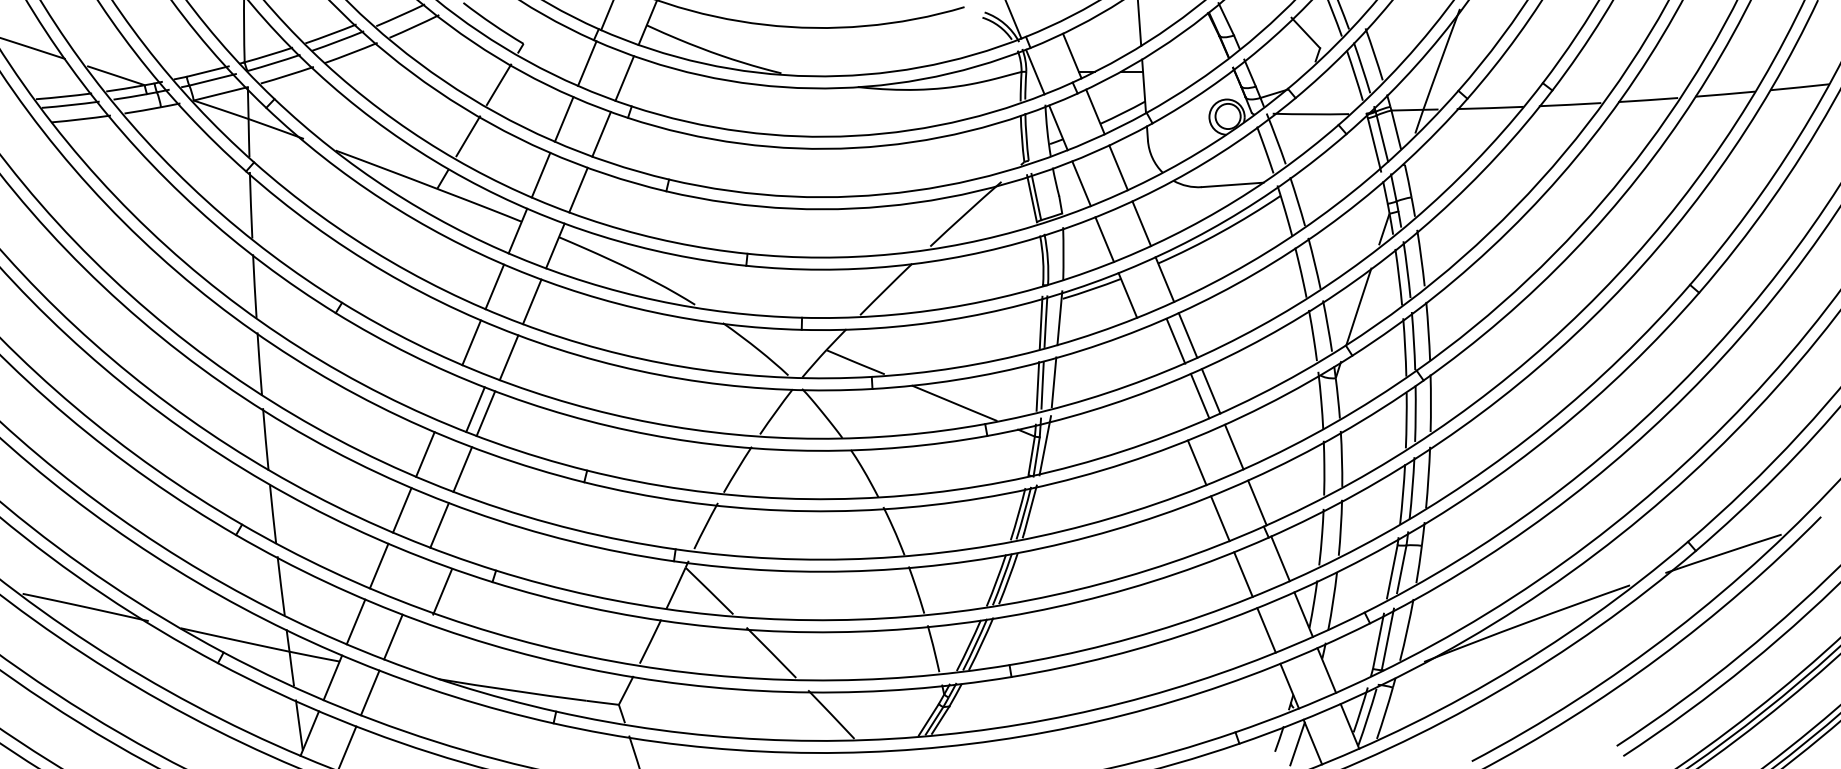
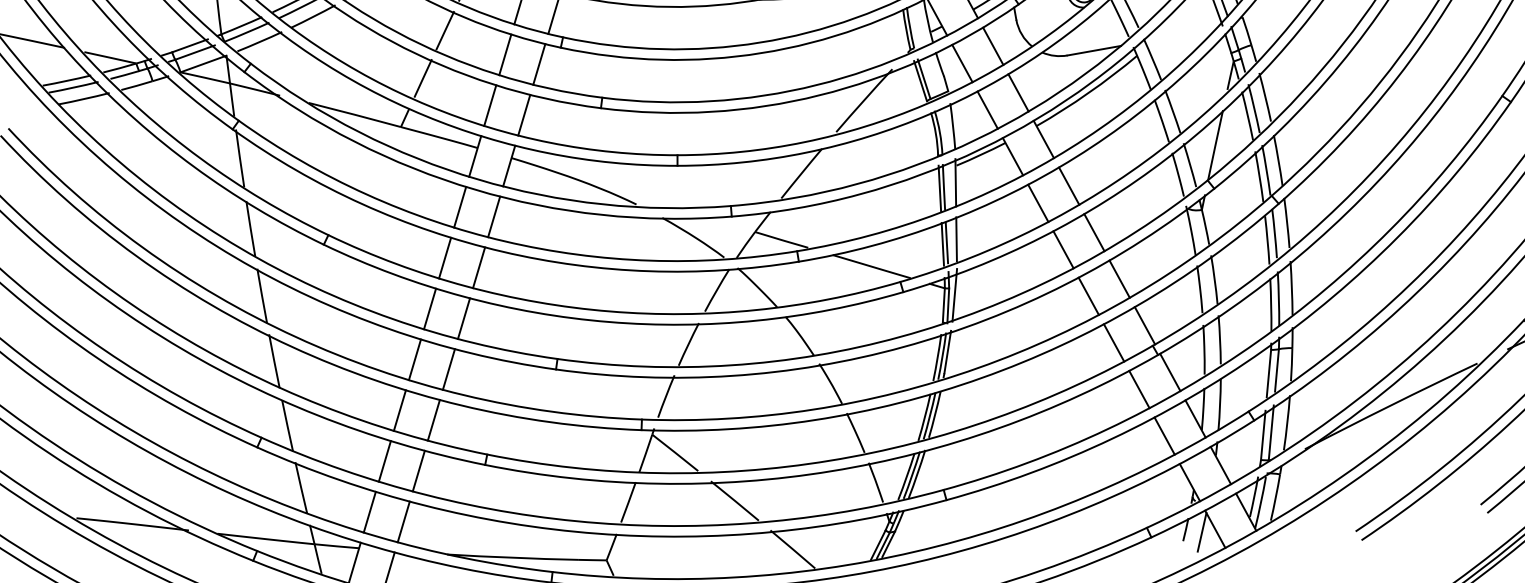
line: (1175, 341) -> (1037, 203), moved
line: (1199, 395) -> (1062, 249), moved
line: (475, 409) -> (429, 308), moved
line: (442, 591) -> (418, 470), moved

